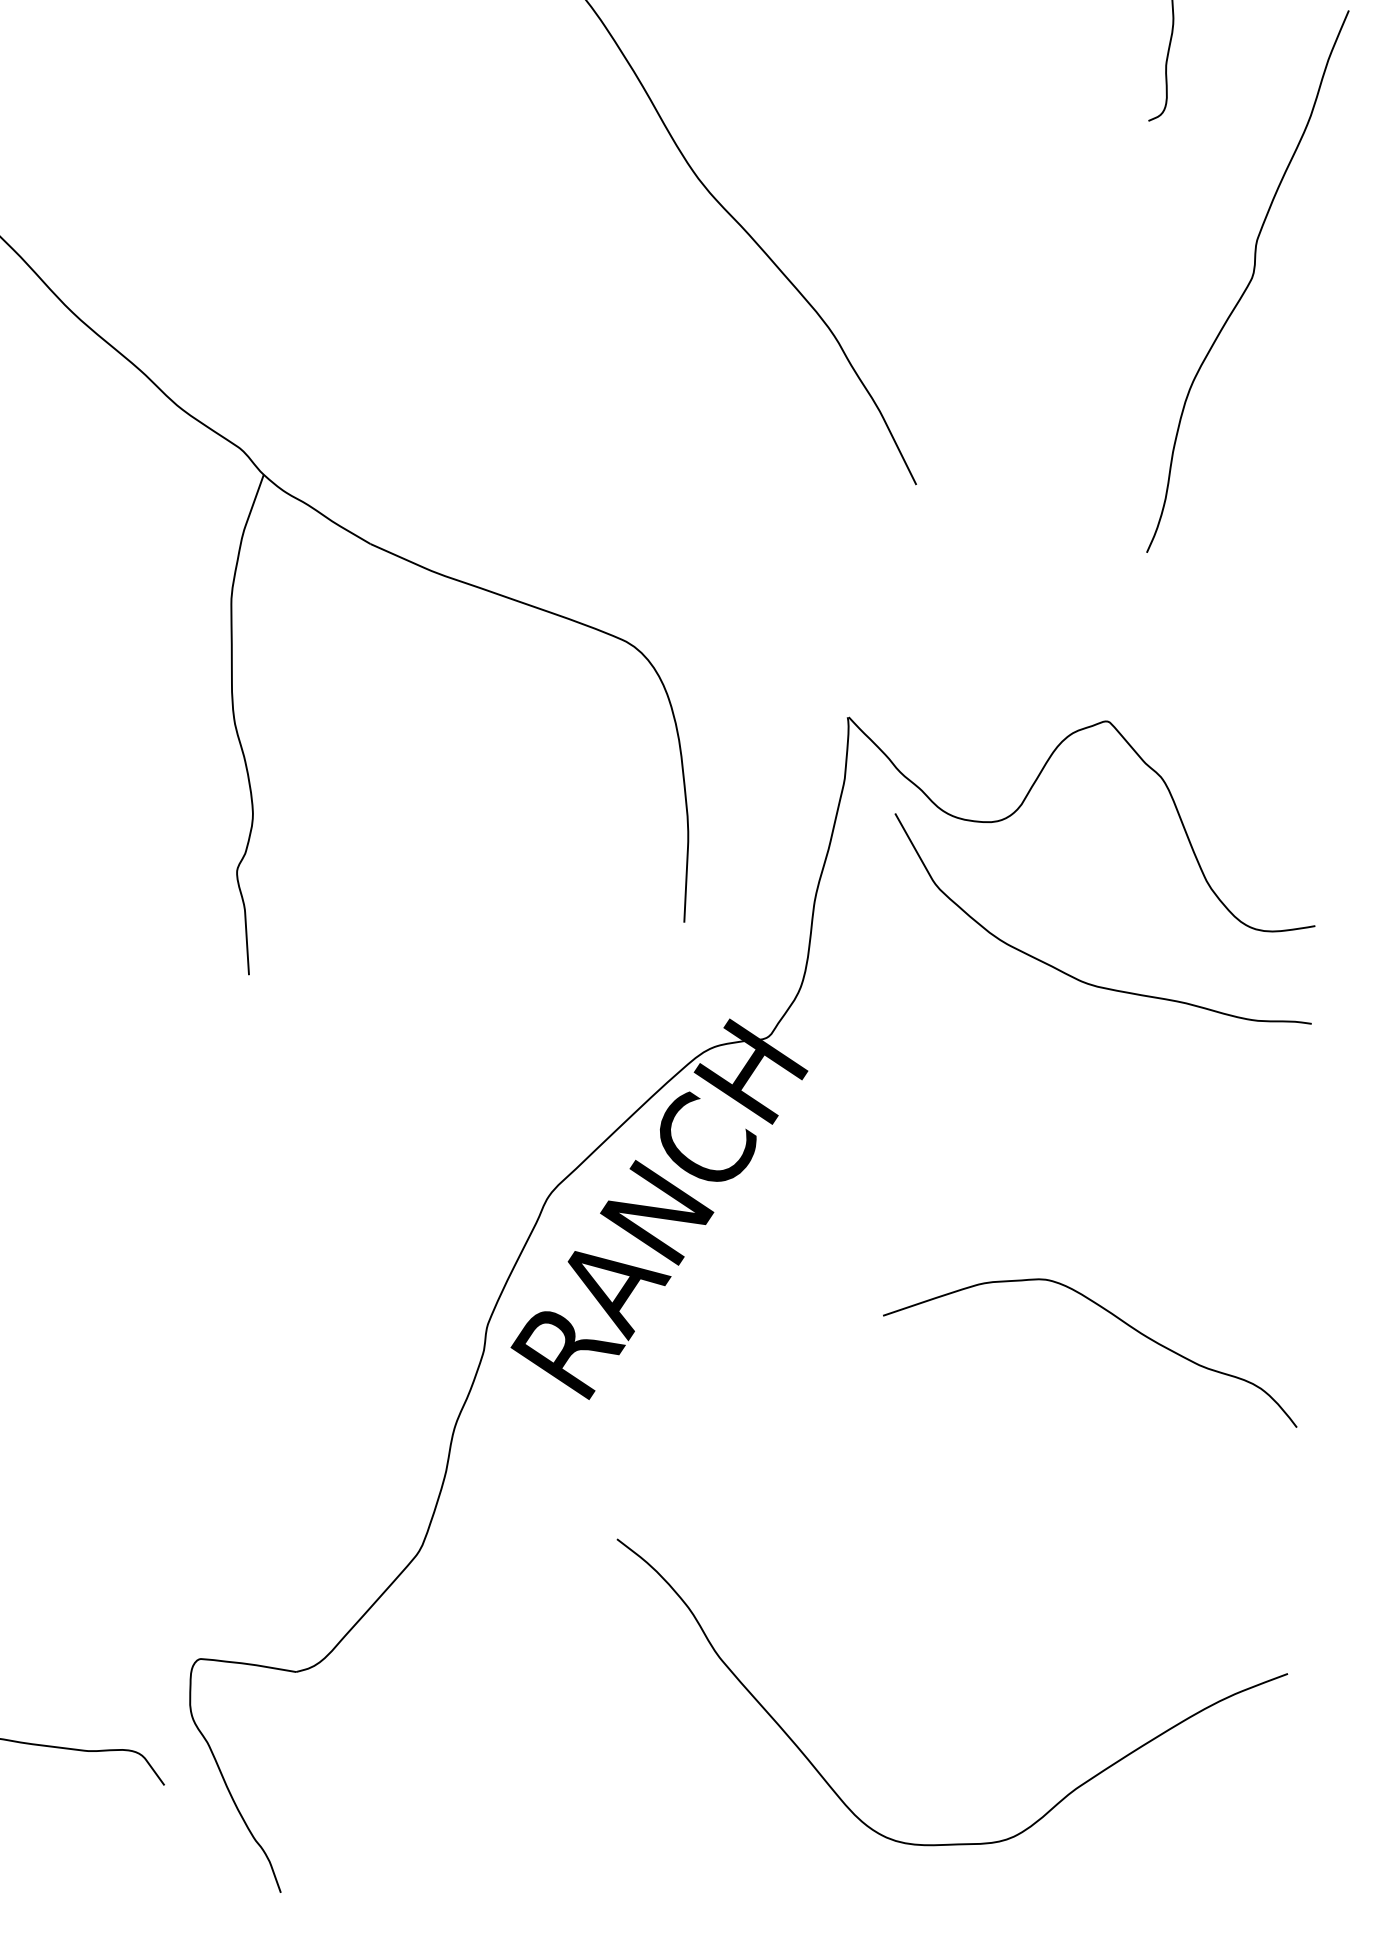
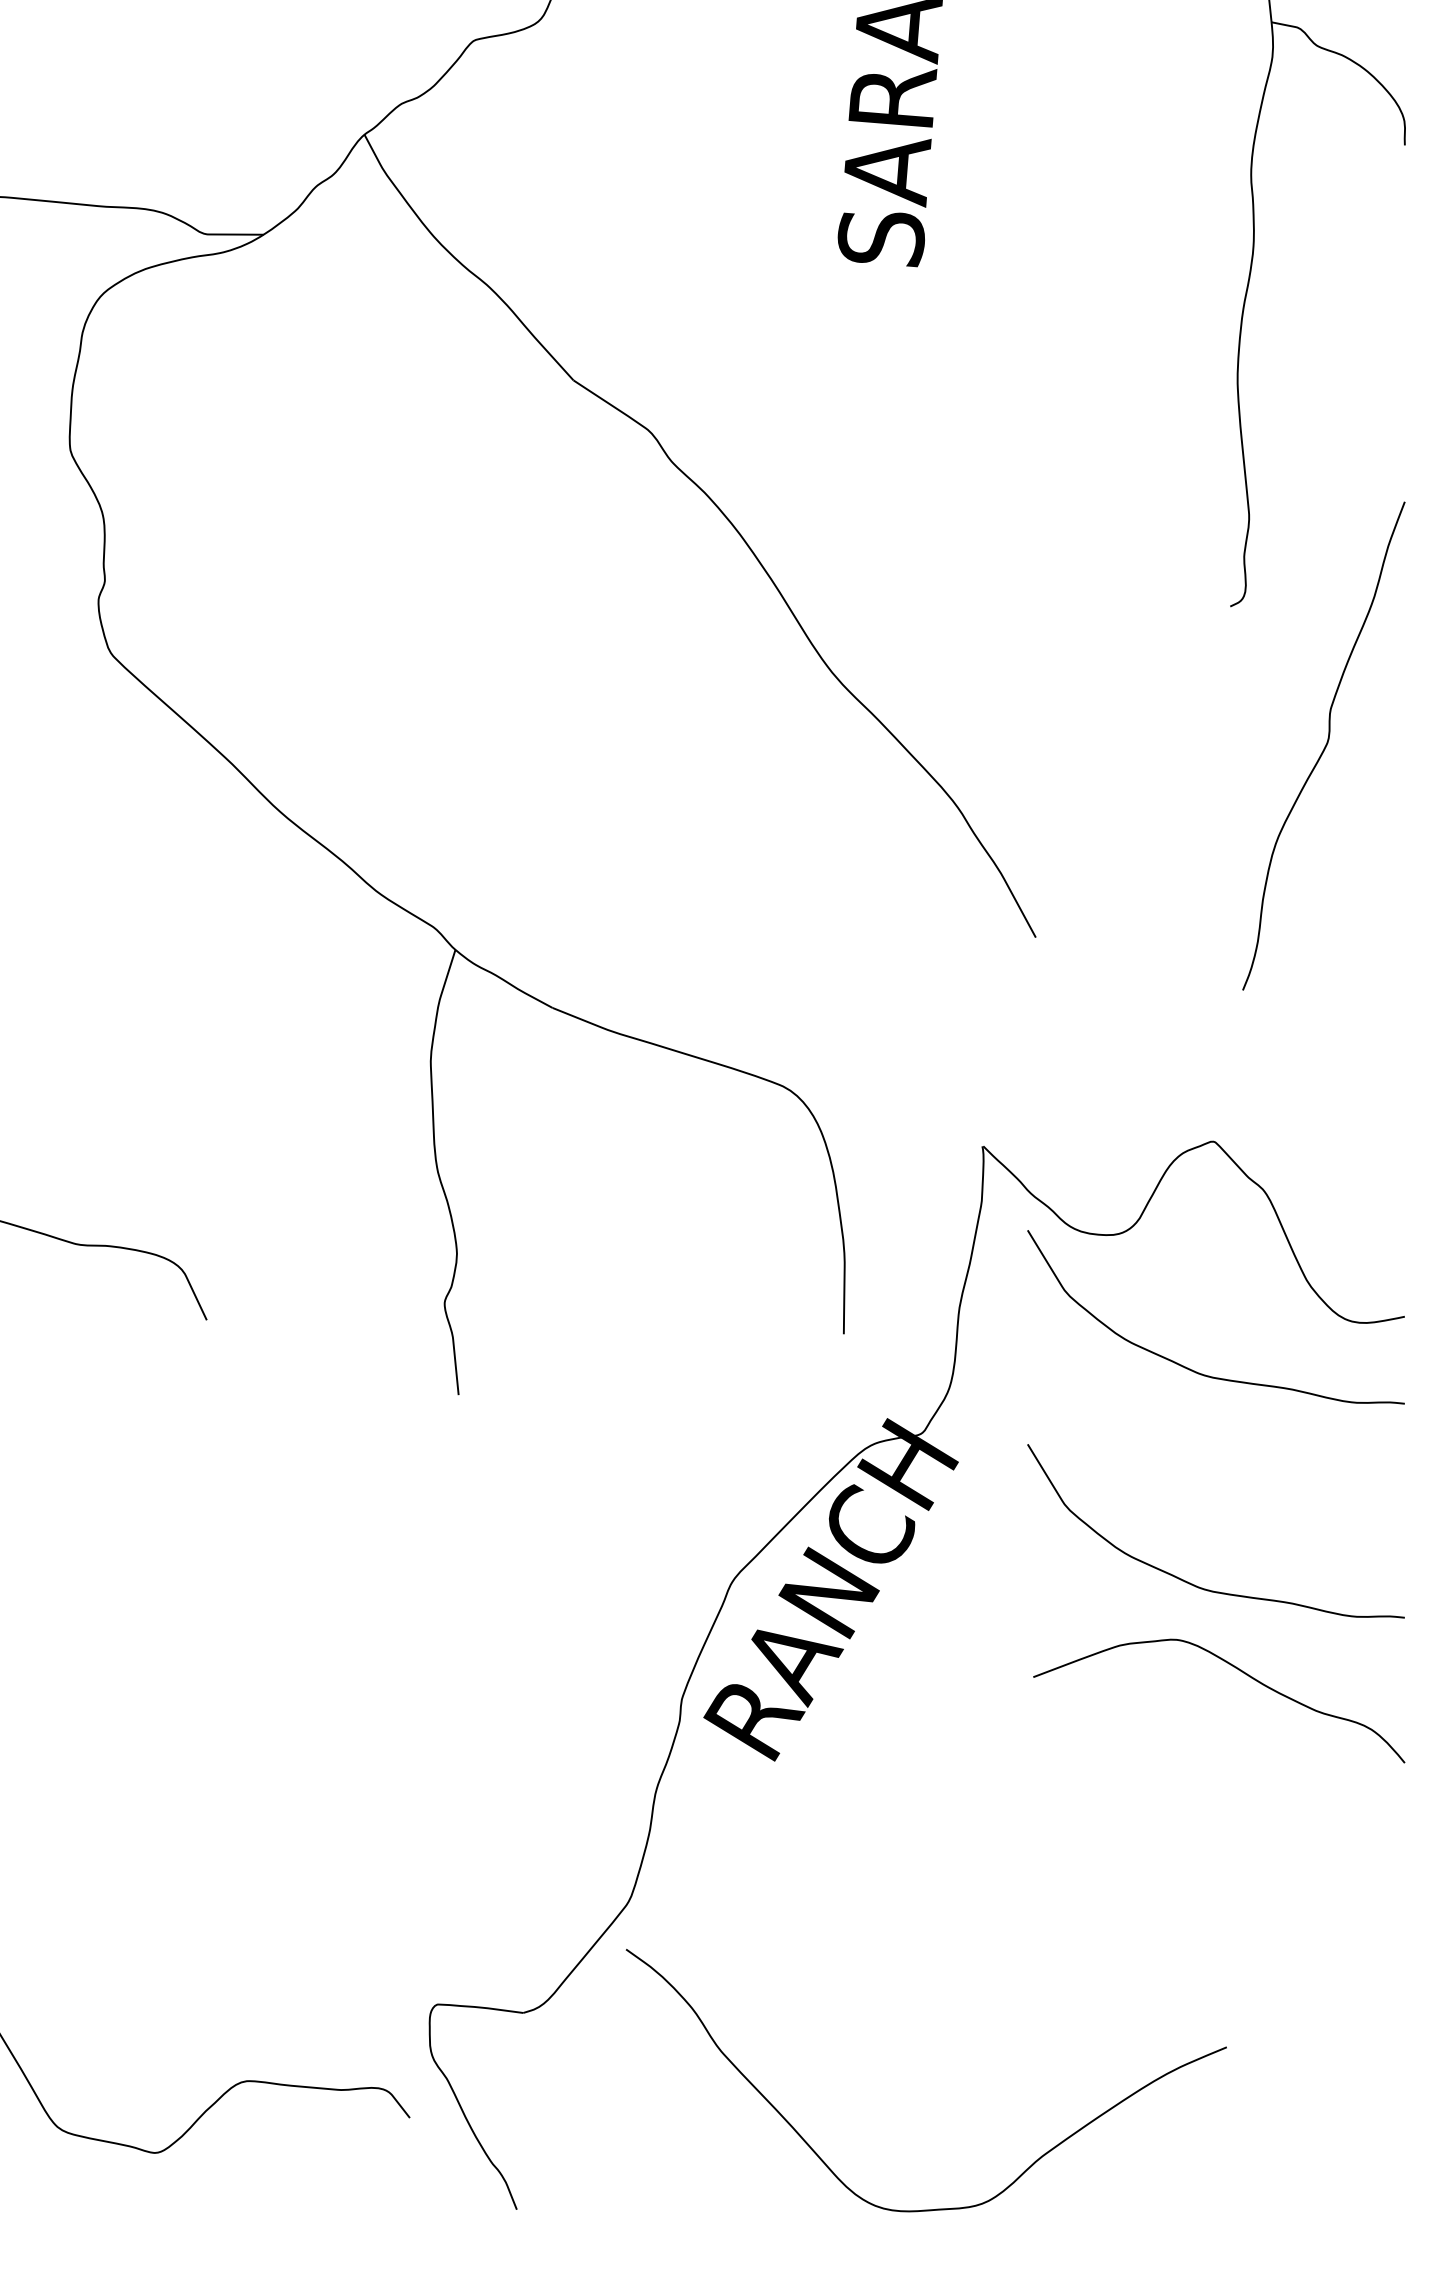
curve: (1063, 1215) -> (1190, 1582), added
curve: (955, 1843) -> (936, 2208), moved

